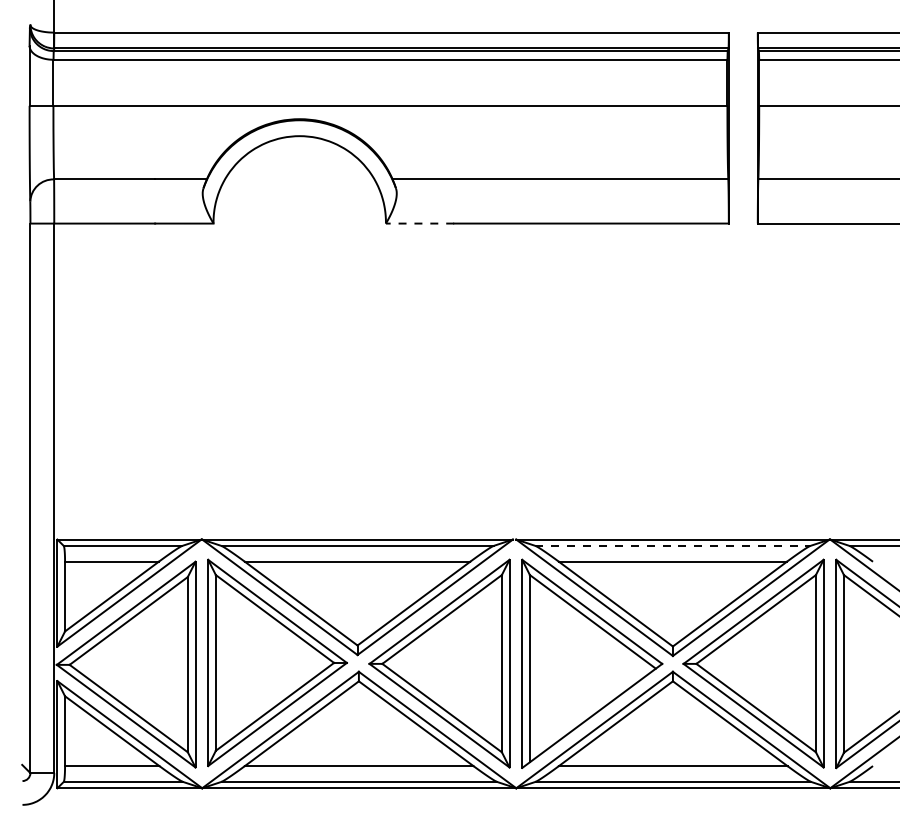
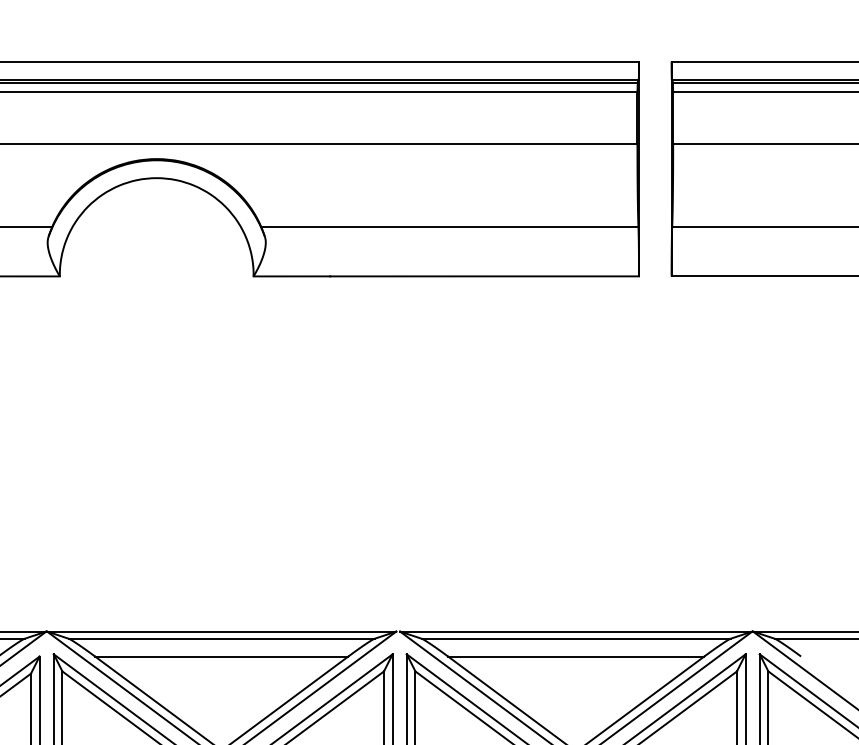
line: (419, 223) -> (291, 276), dashed -> solid
line: (673, 545) -> (576, 638), dashed -> solid

